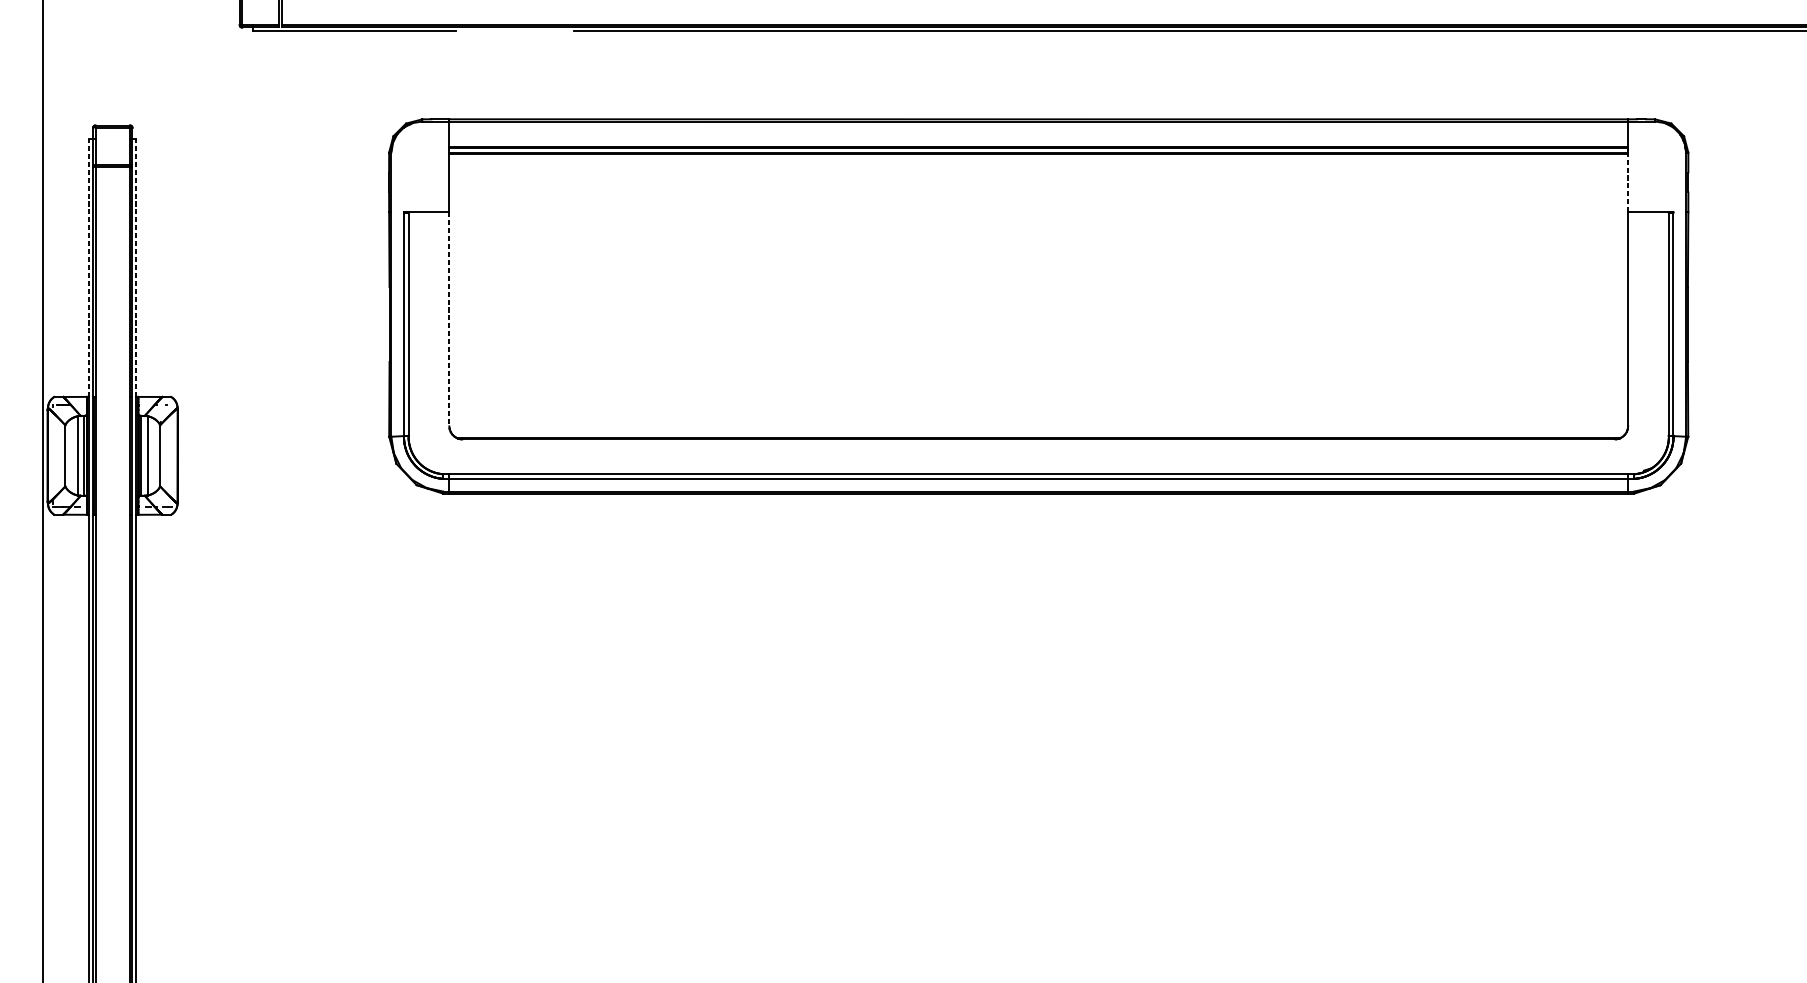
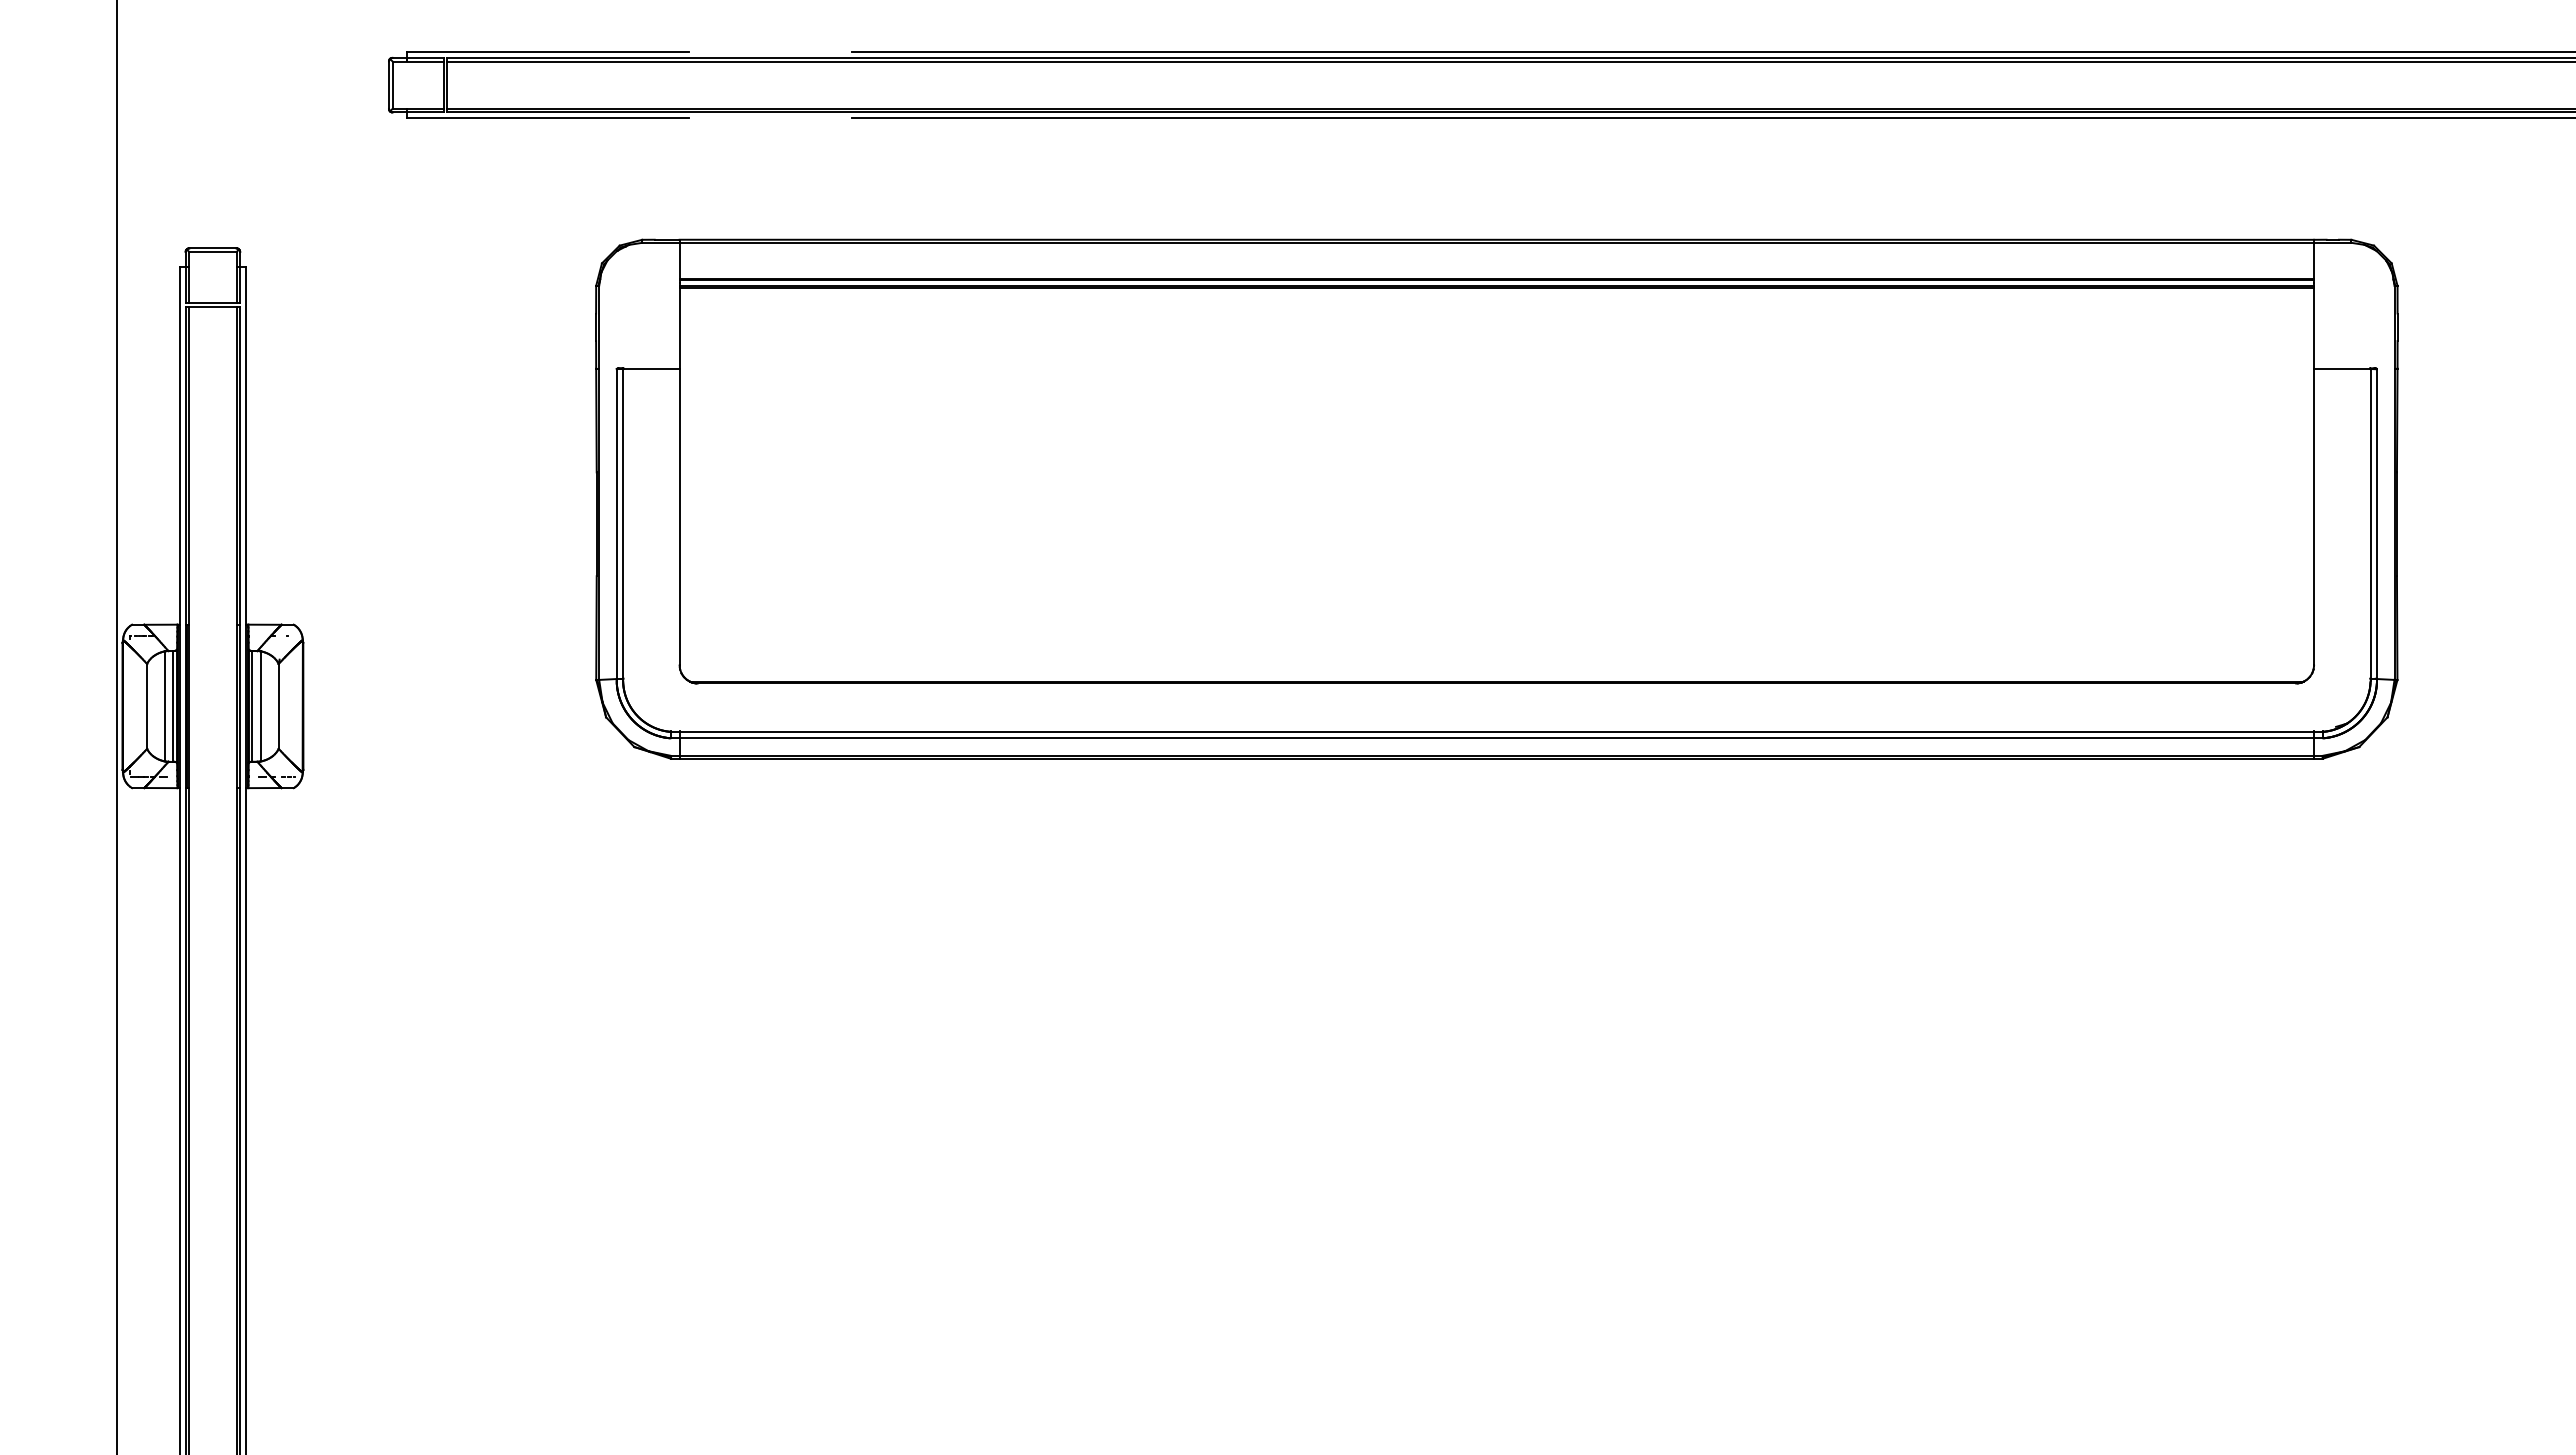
line: (1628, 182) -> (2314, 327), dashed -> solid
line: (89, 267) -> (180, 445), dashed -> solid
line: (136, 267) -> (245, 445), dashed -> solid
line: (449, 319) -> (679, 517), dashed -> solid

